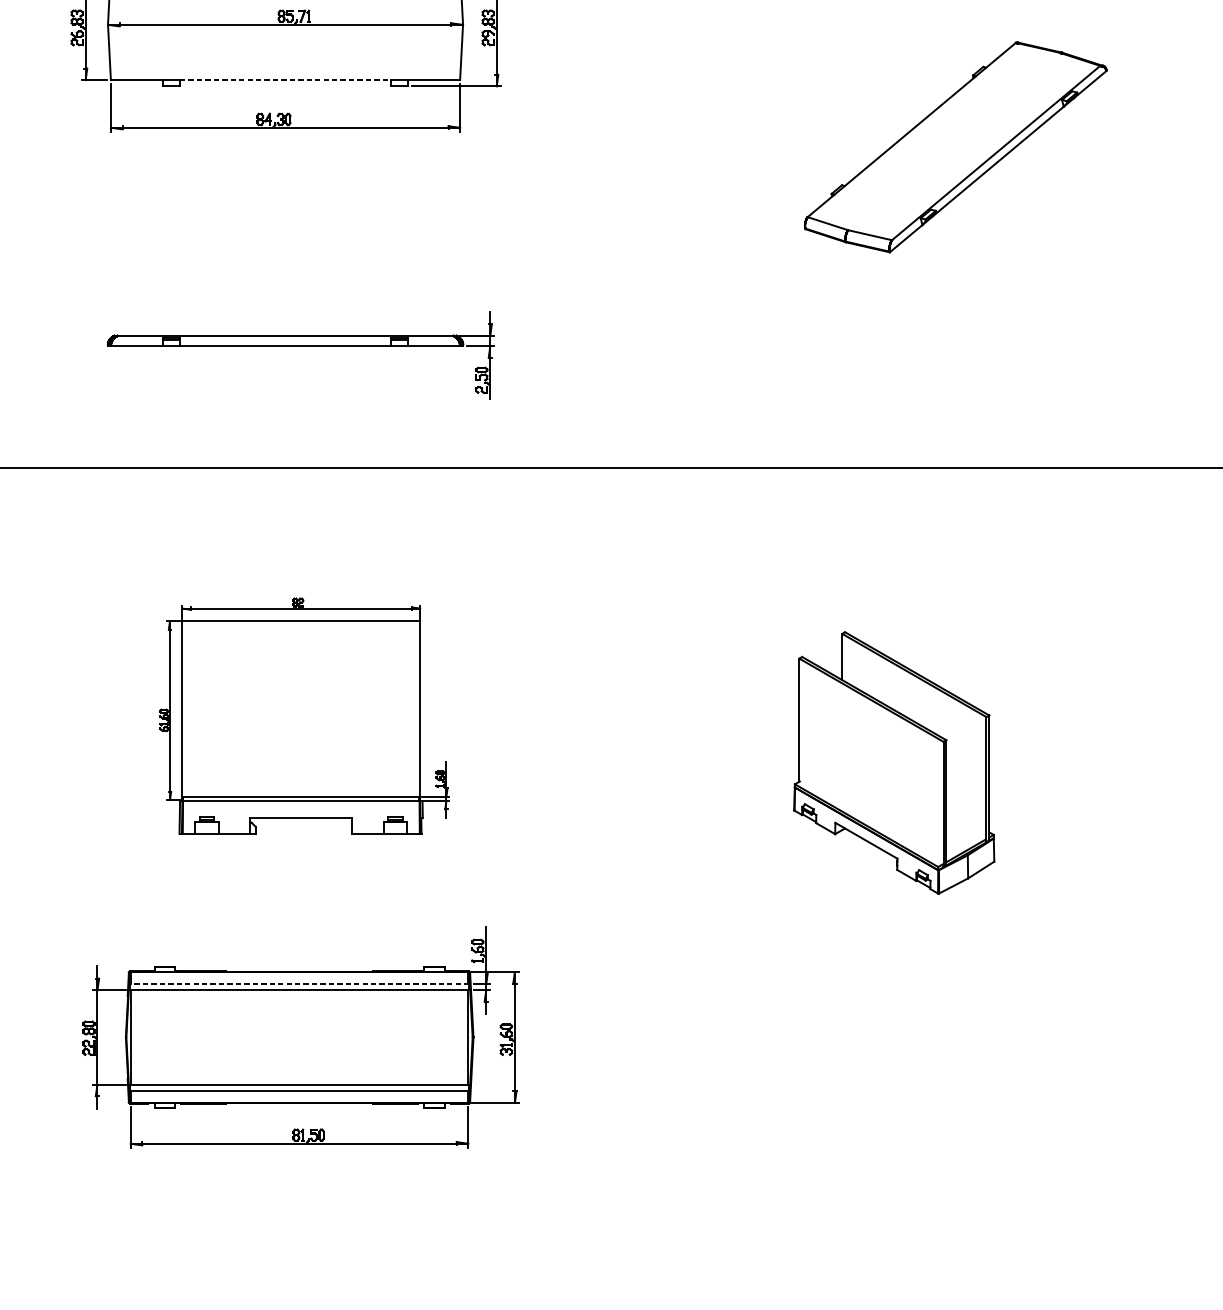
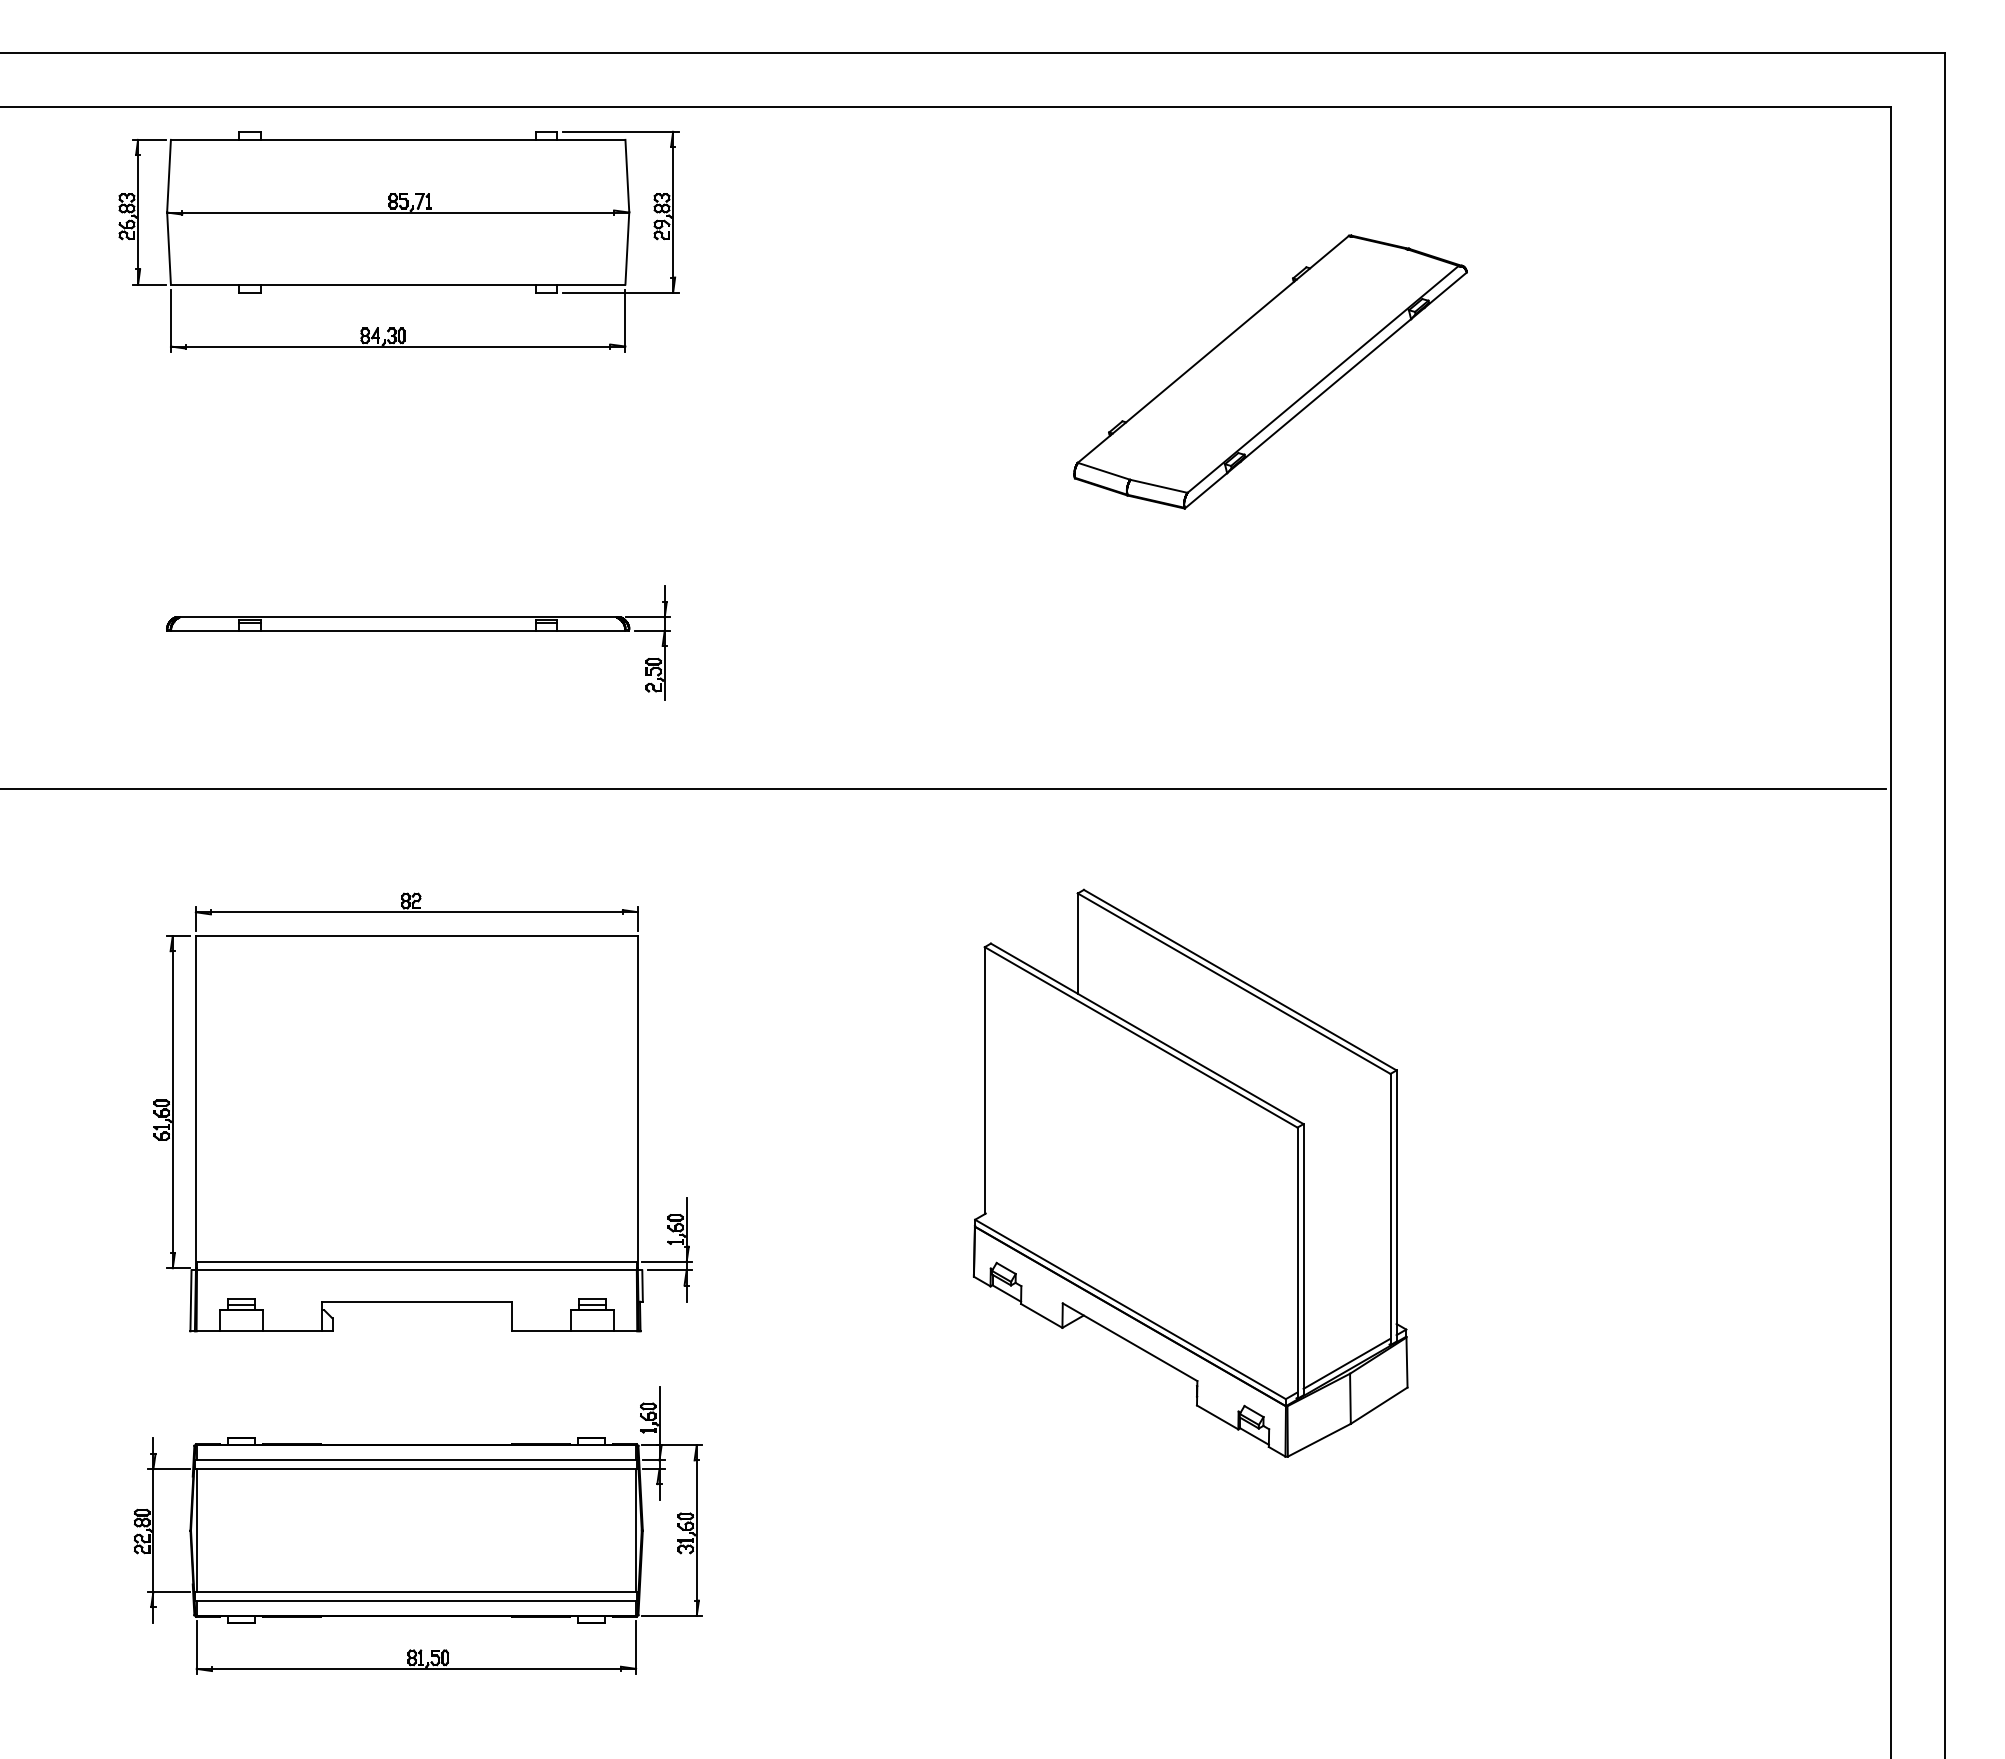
line: (285, 80) -> (398, 284), dashed -> solid
part: (304, 716) -> (422, 1112), size x1.43
part: (894, 762) -> (1190, 1172), size x1.67
line: (298, 983) -> (415, 1460), dashed -> solid

